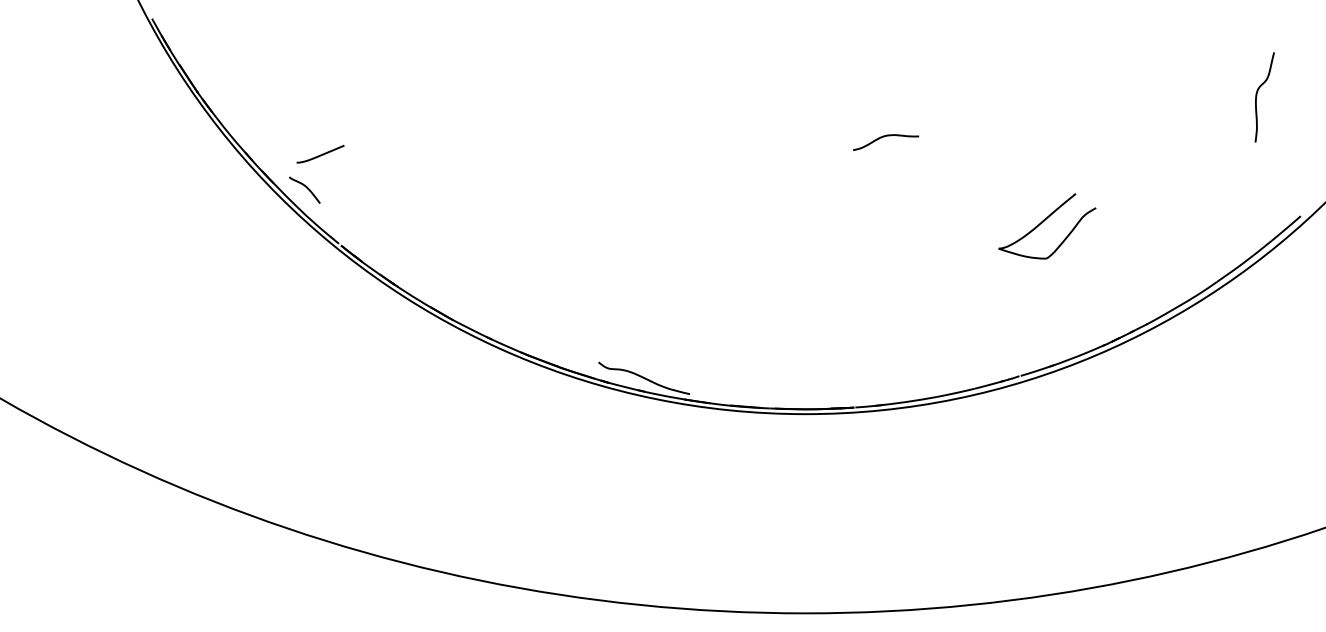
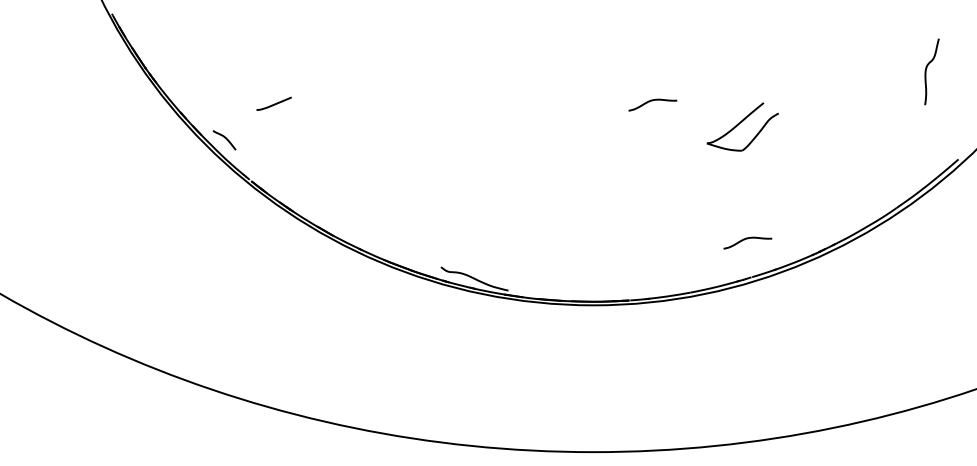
curve: (321, 153) -> (274, 103), moved
part: (1047, 225) -> (742, 126), moved
curve: (1014, 324) -> (747, 239), added

